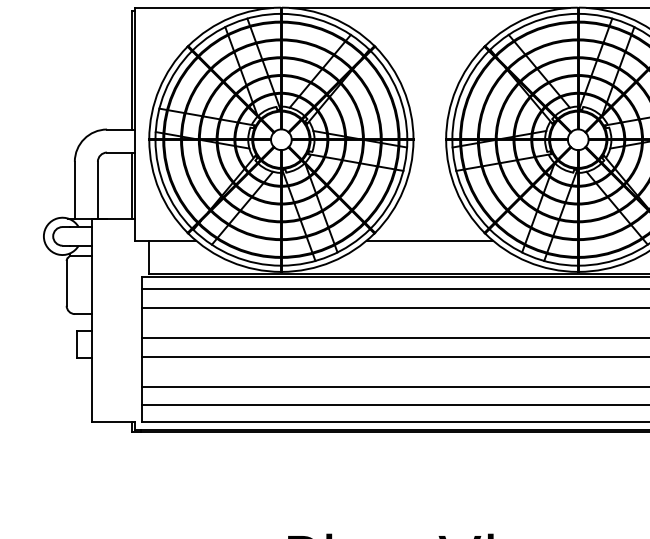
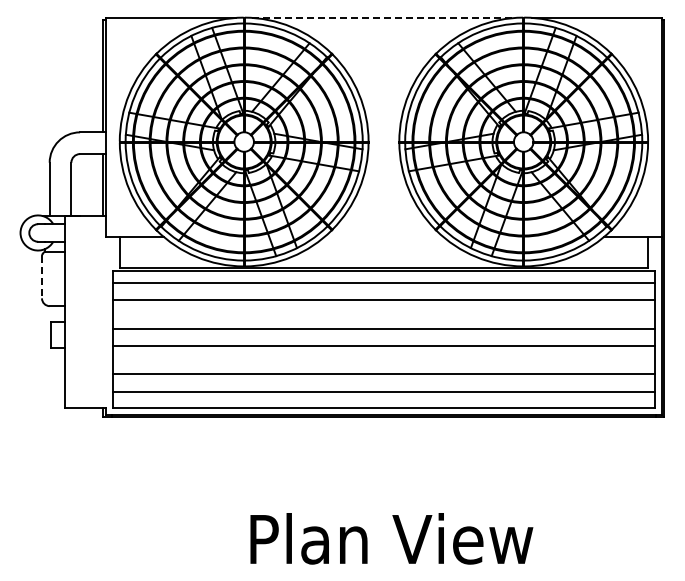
line: (429, 7) -> (383, 17), solid -> dashed
line: (429, 240) -> (383, 236), removed
line: (67, 283) -> (42, 277), solid -> dashed

